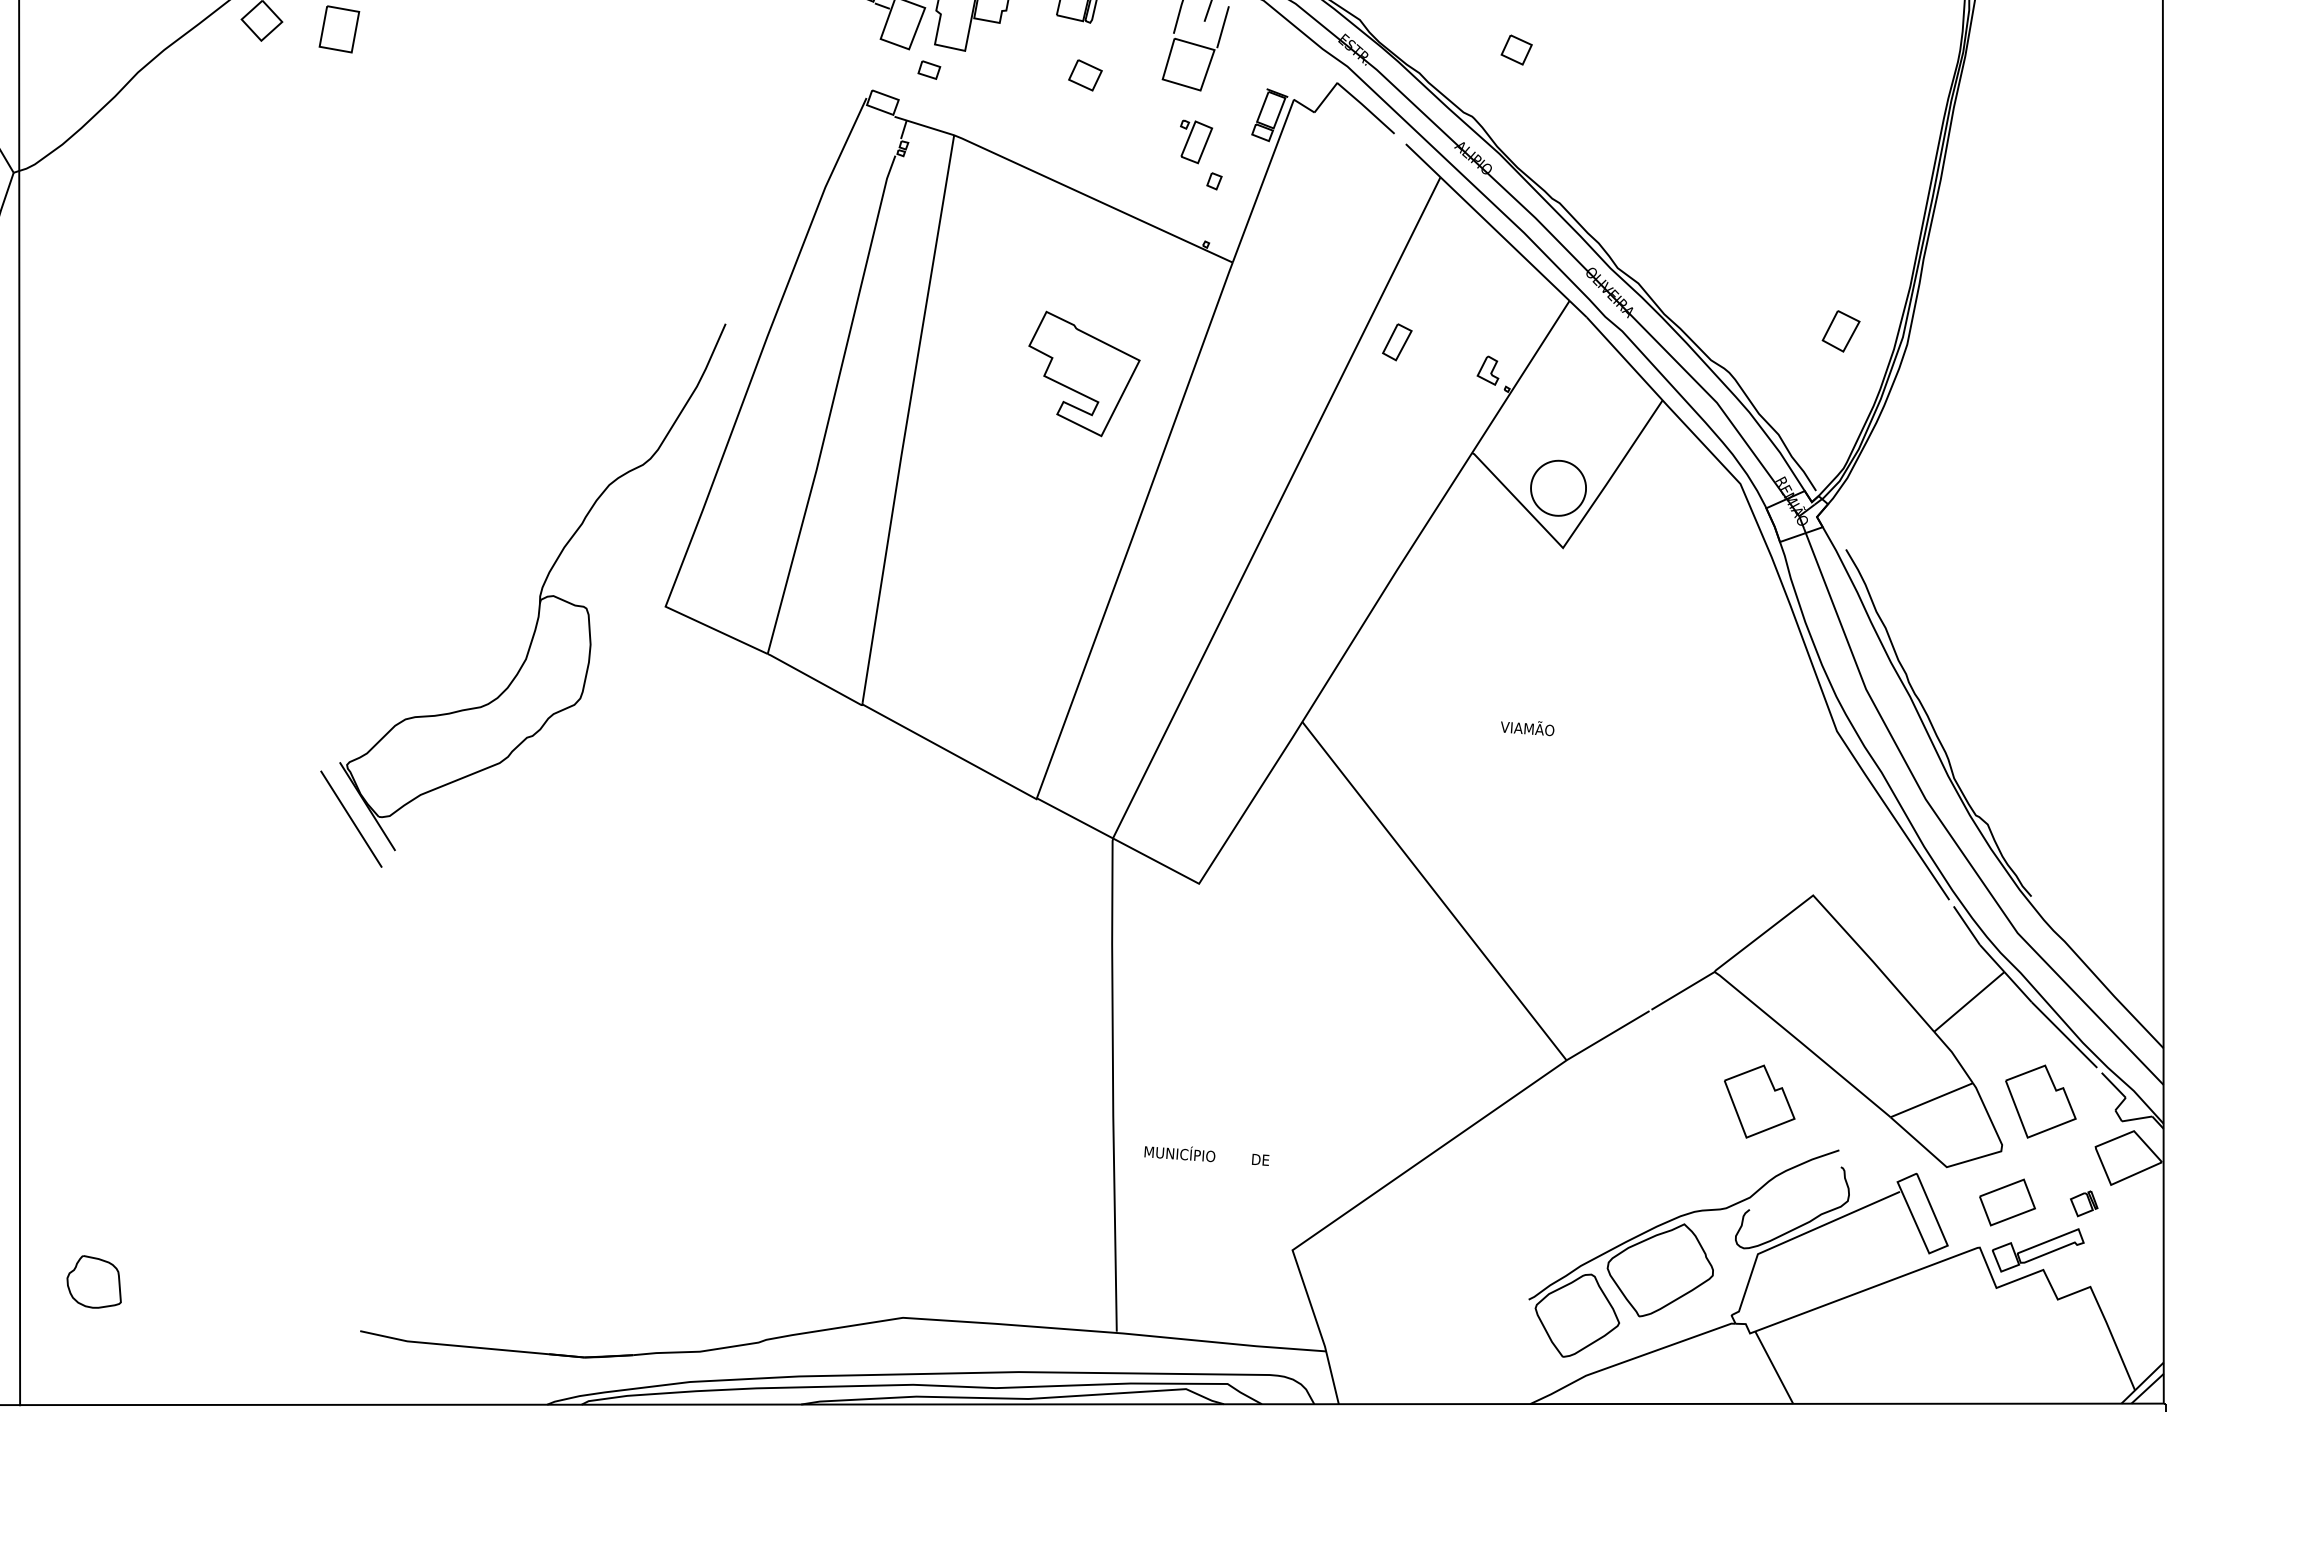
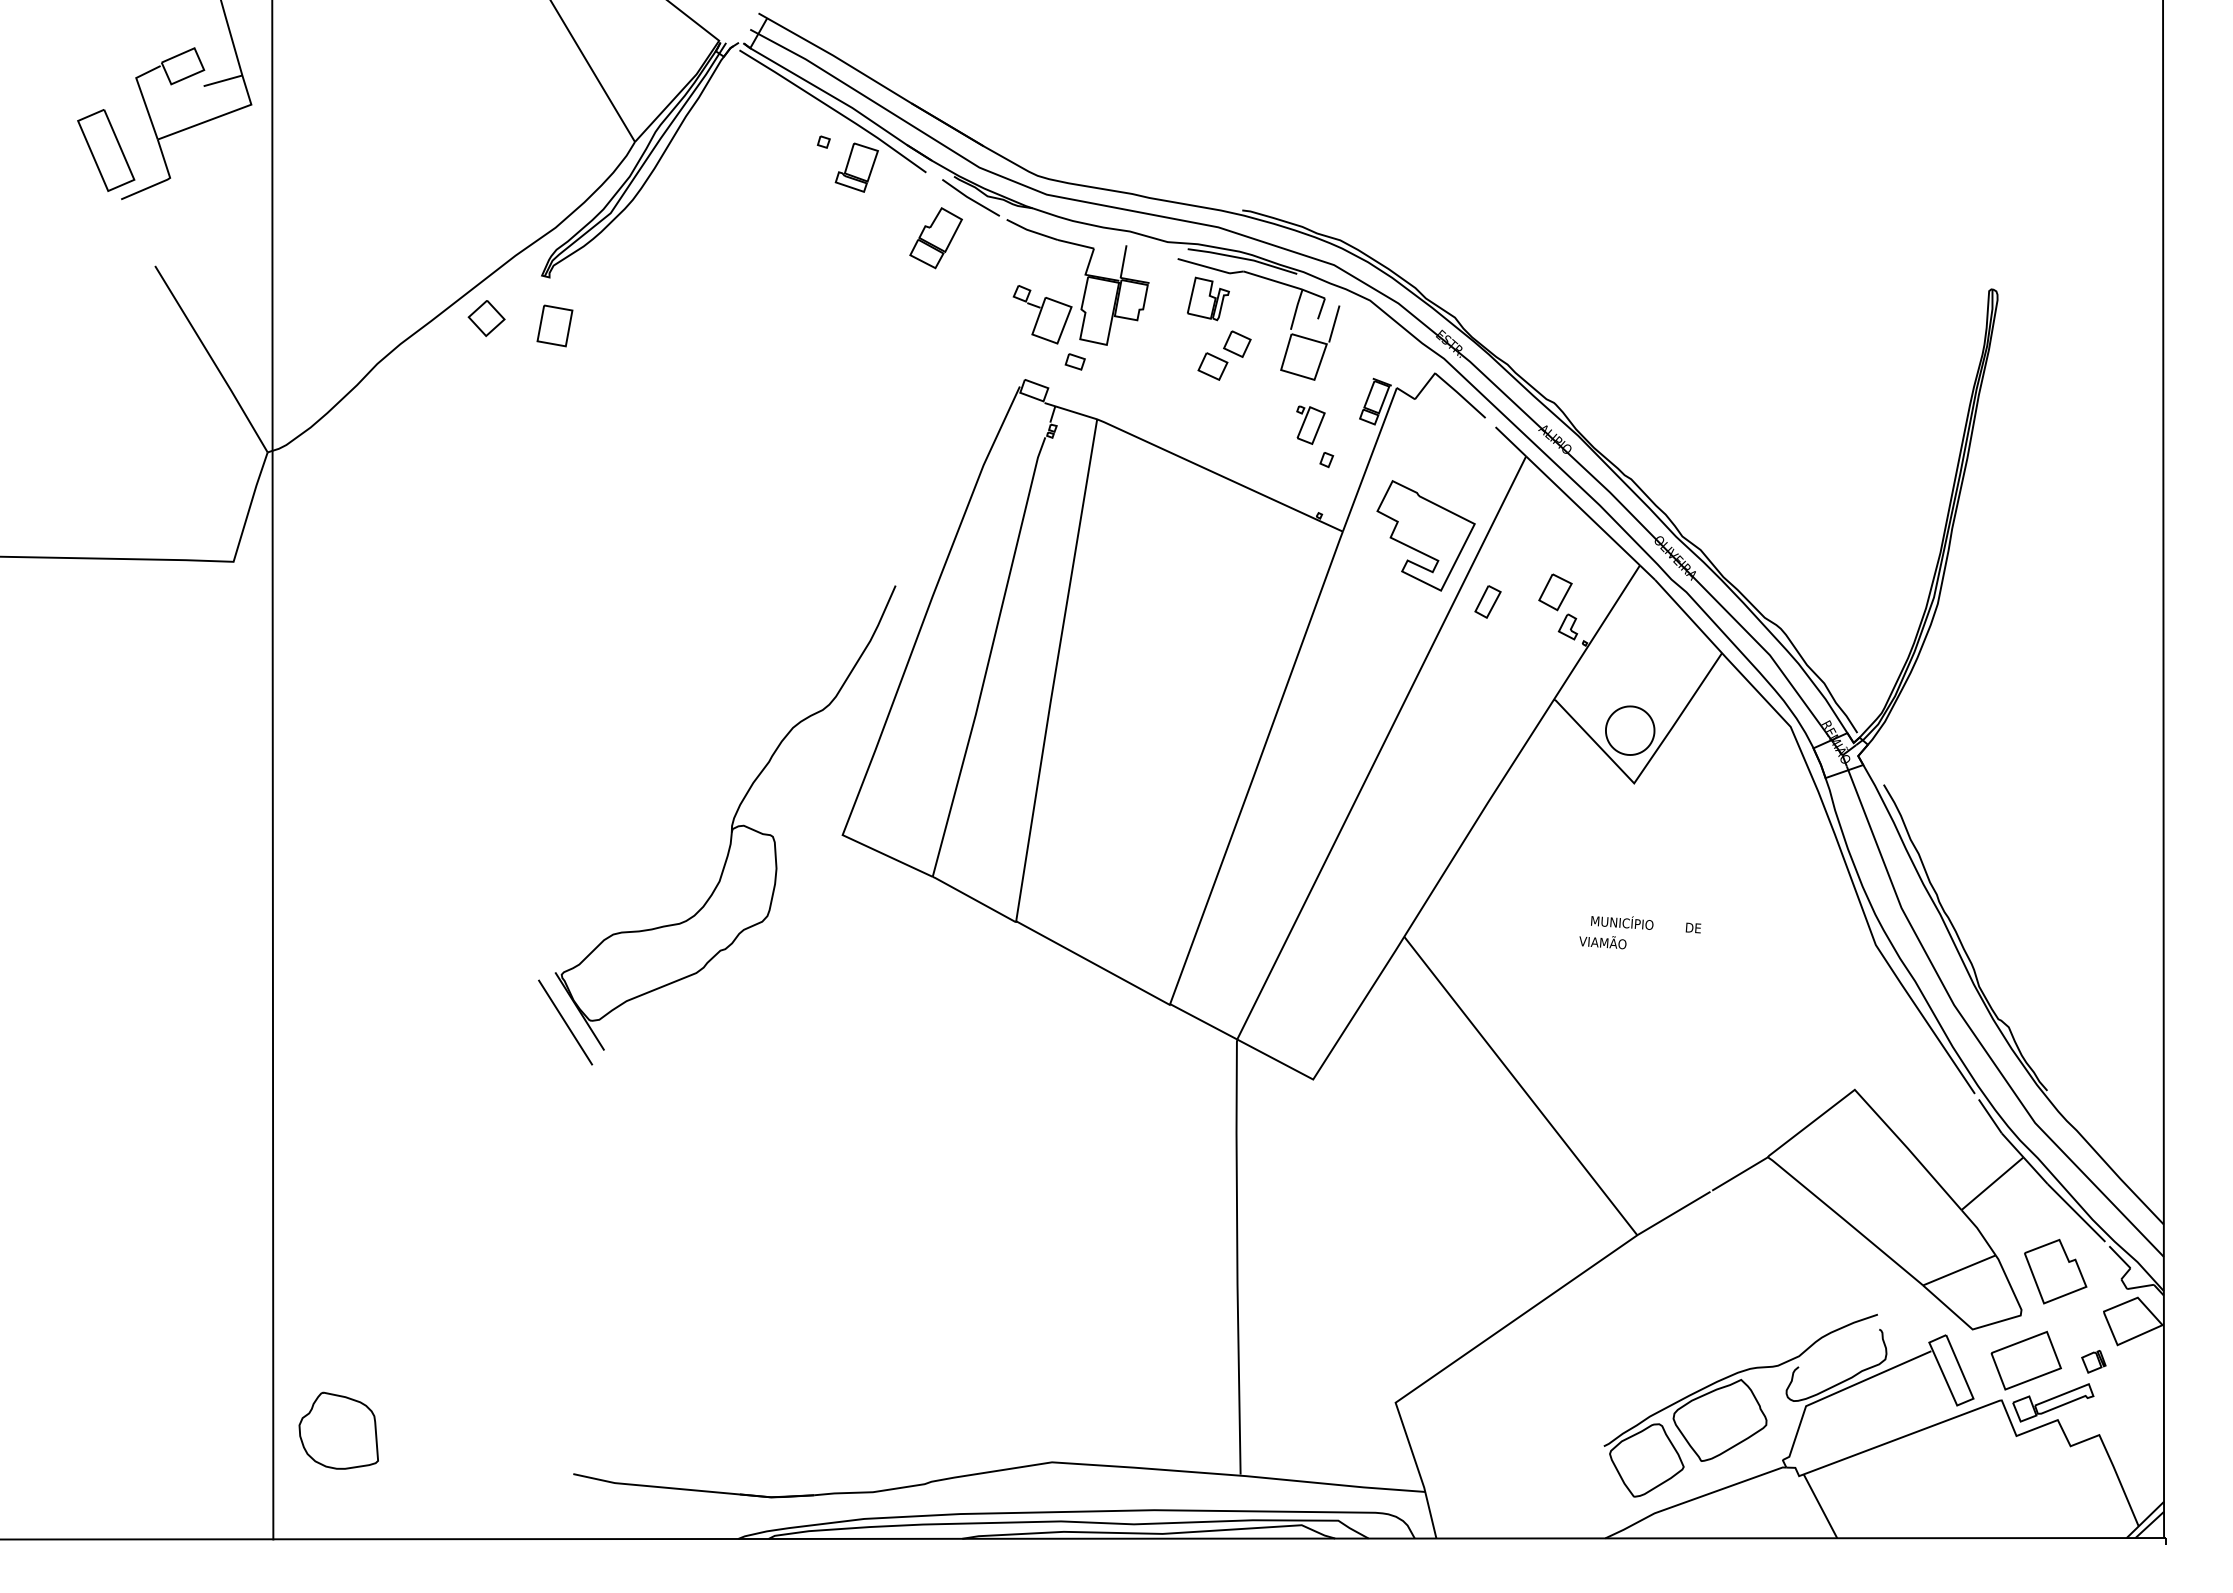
part: (1516, 49) -> (1237, 343), moved
part: (1841, 331) -> (1555, 592), moved
part: (1083, 373) -> (1425, 535), moved
part: (1759, 1101) -> (1807, 1271), removed
text: (1207, 1155) -> (1646, 924), moved
part: (2006, 1202) -> (2025, 1360), size x1.43
part: (93, 1281) -> (338, 1430), size x1.67

